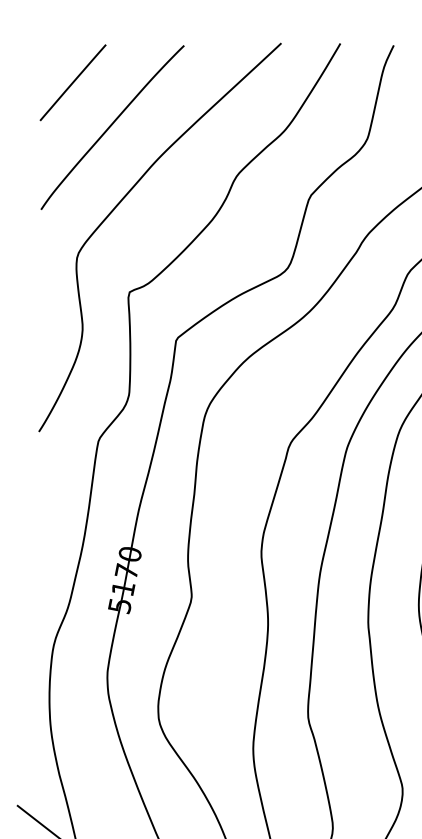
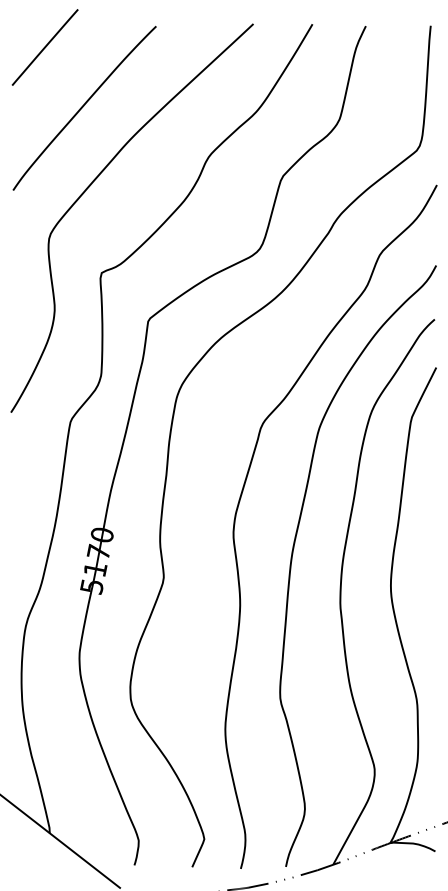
line: (72, 82) -> (44, 47), moved

